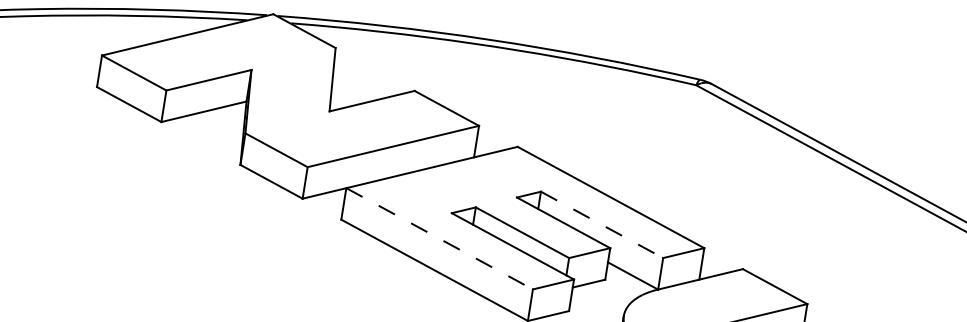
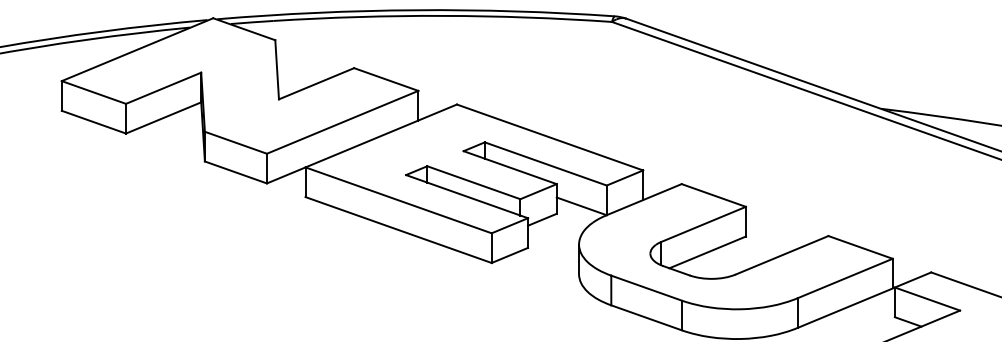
line: (601, 224) -> (545, 163), dashed -> solid
line: (439, 238) -> (398, 200), dashed -> solid

